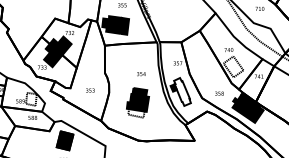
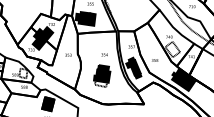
text: (90, 90) -> (68, 55), moved
fill: (182, 91) -> (135, 67), added
text: (219, 93) -> (155, 60), moved

